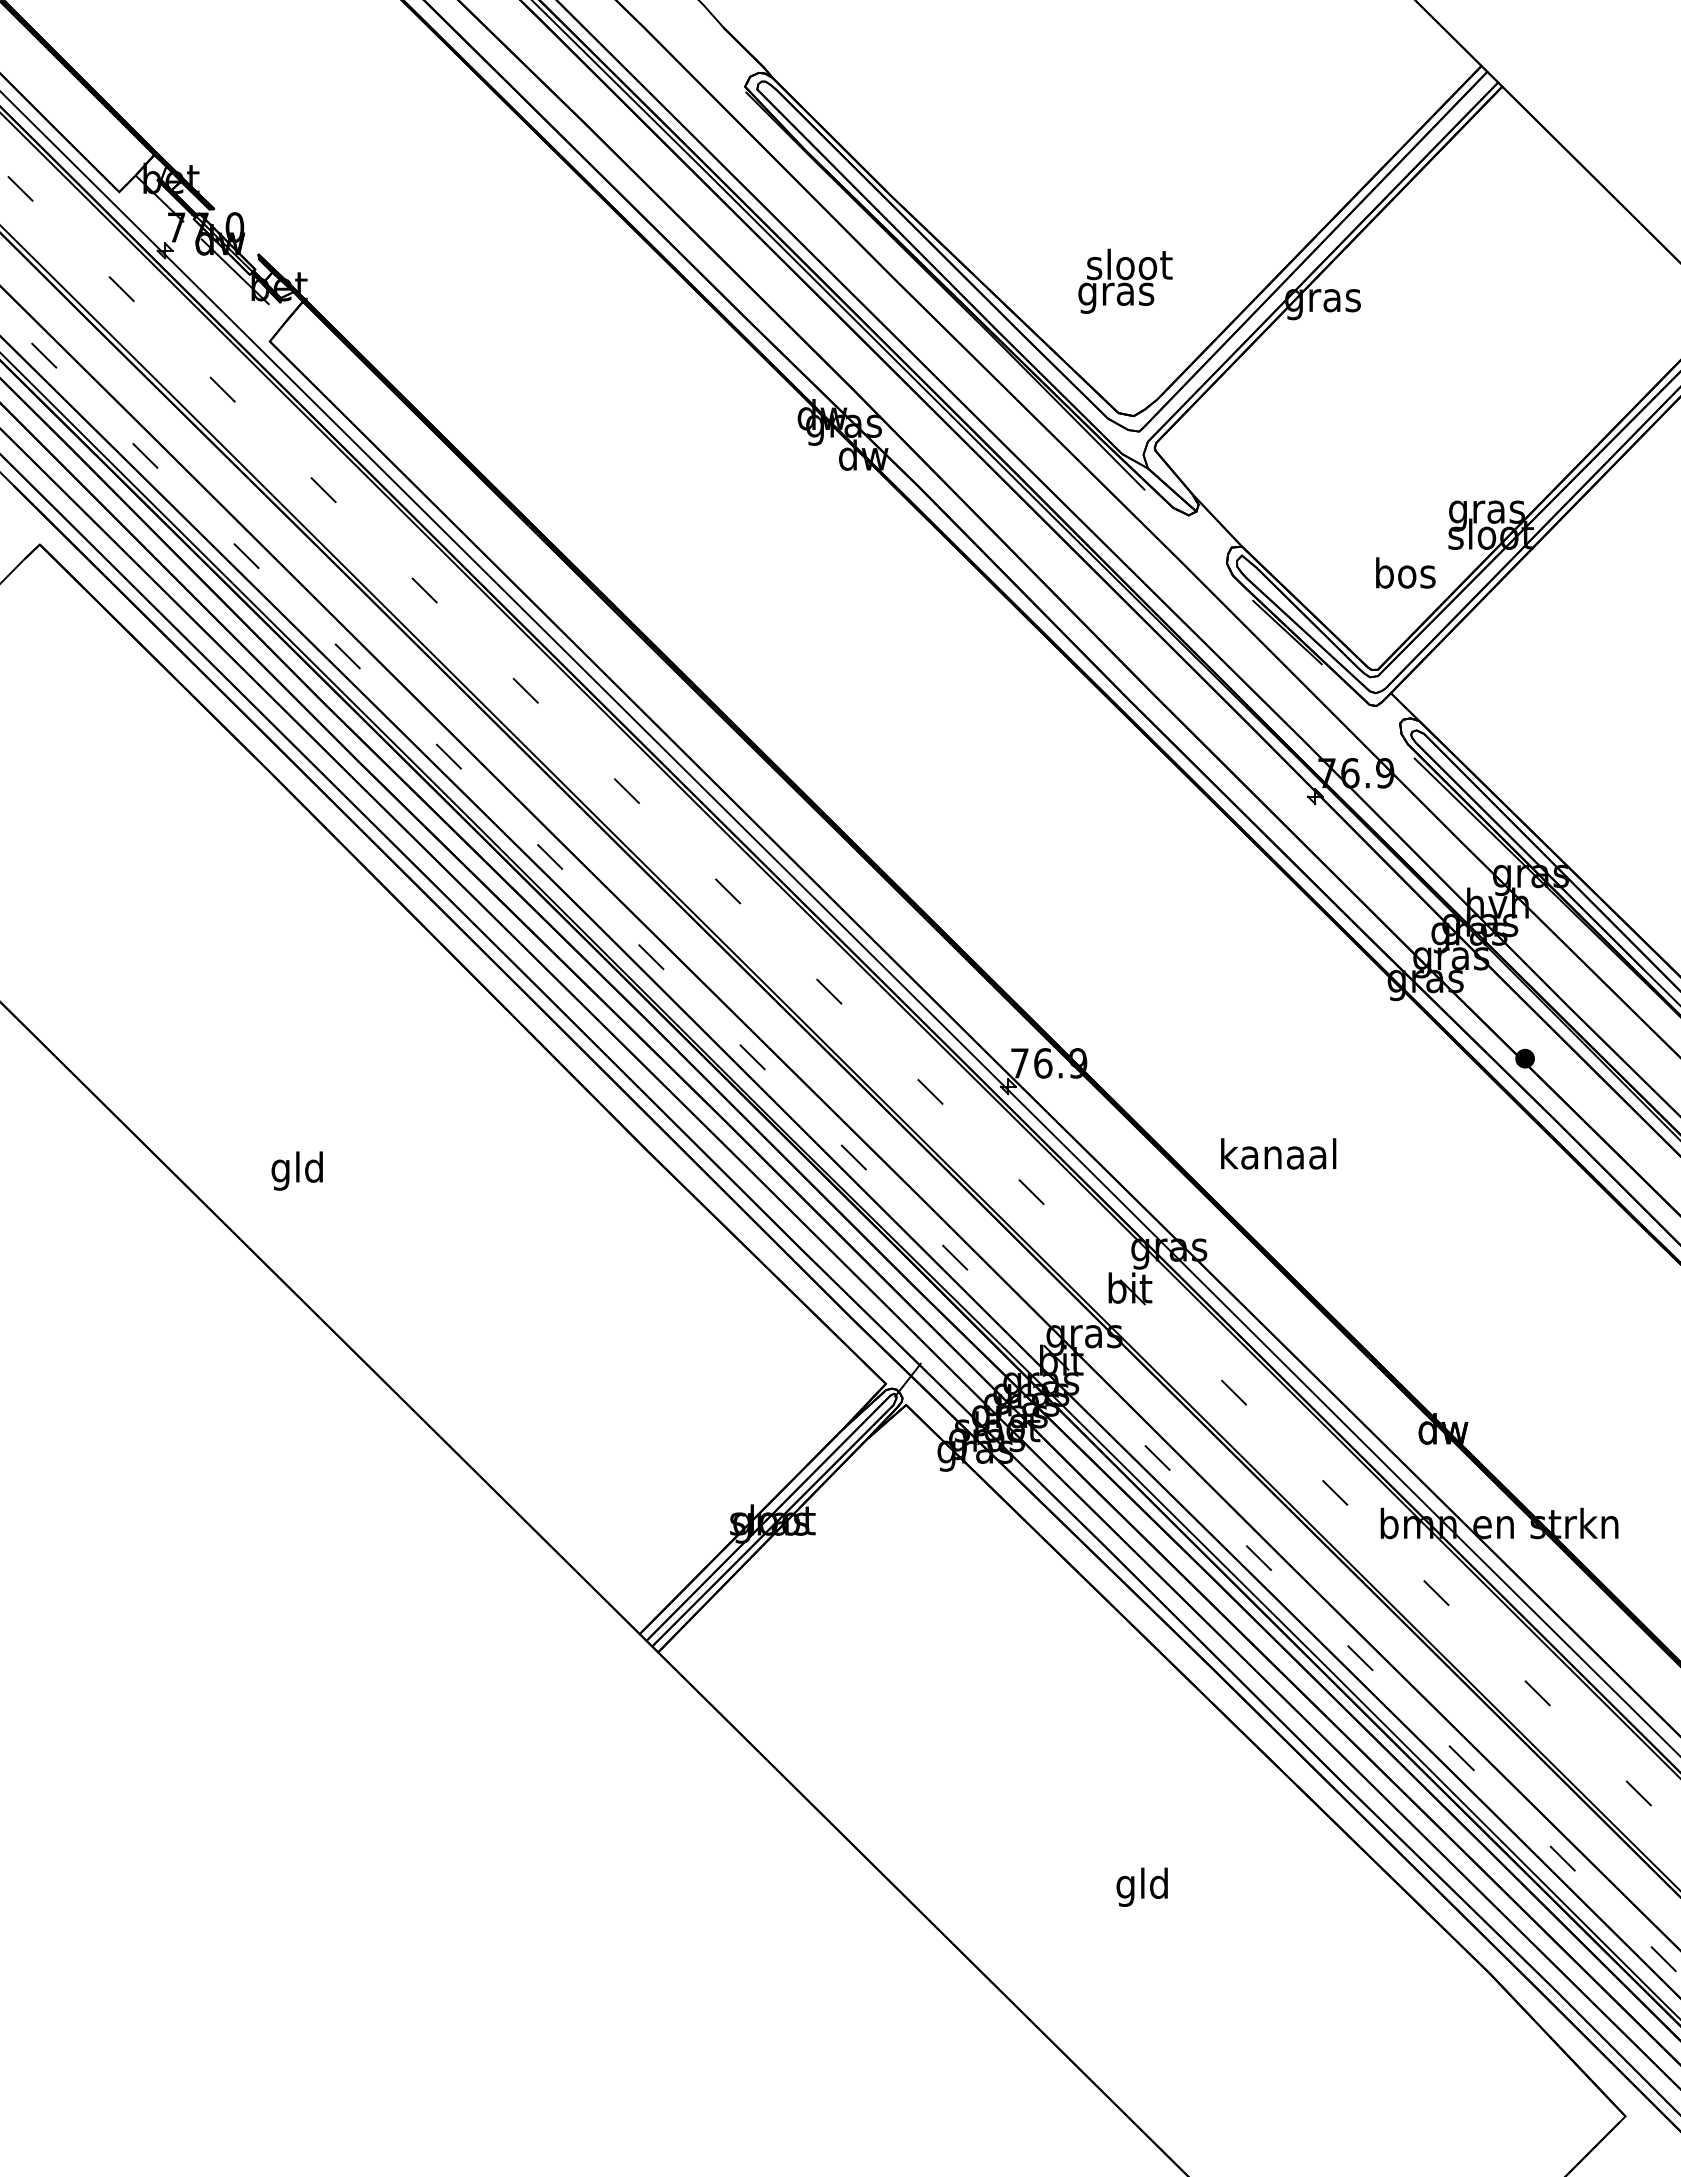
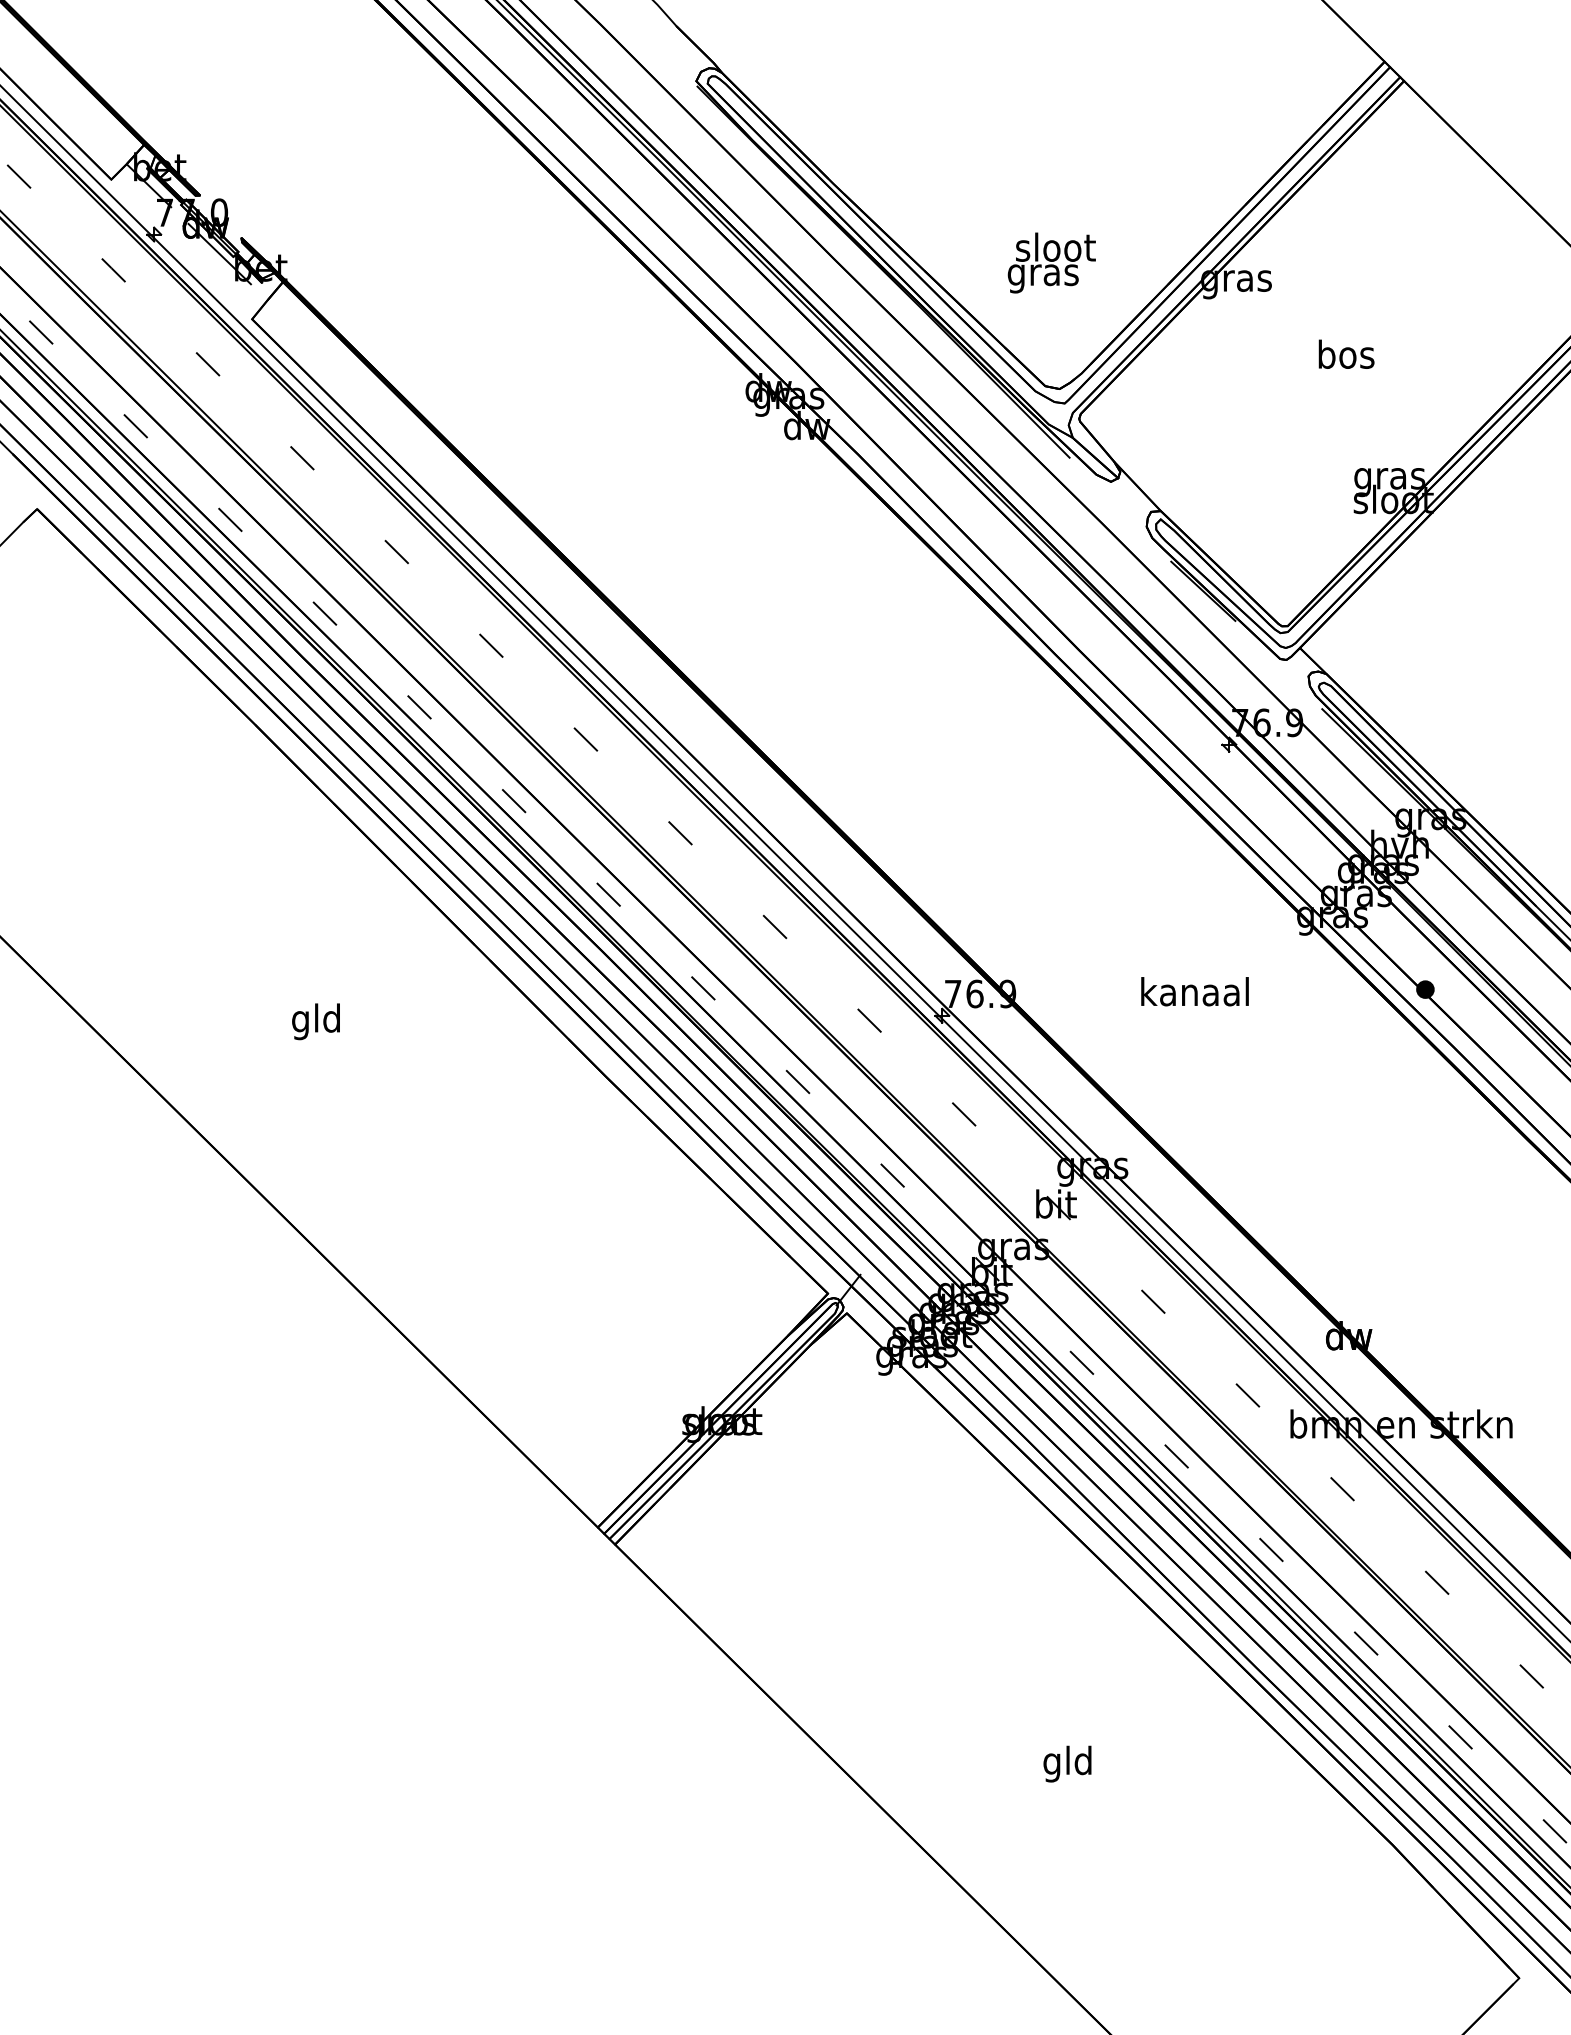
text: (1405, 572) -> (1346, 353), moved
text: (1278, 1153) -> (1194, 991), moved
text: (296, 1170) -> (315, 1021), moved

